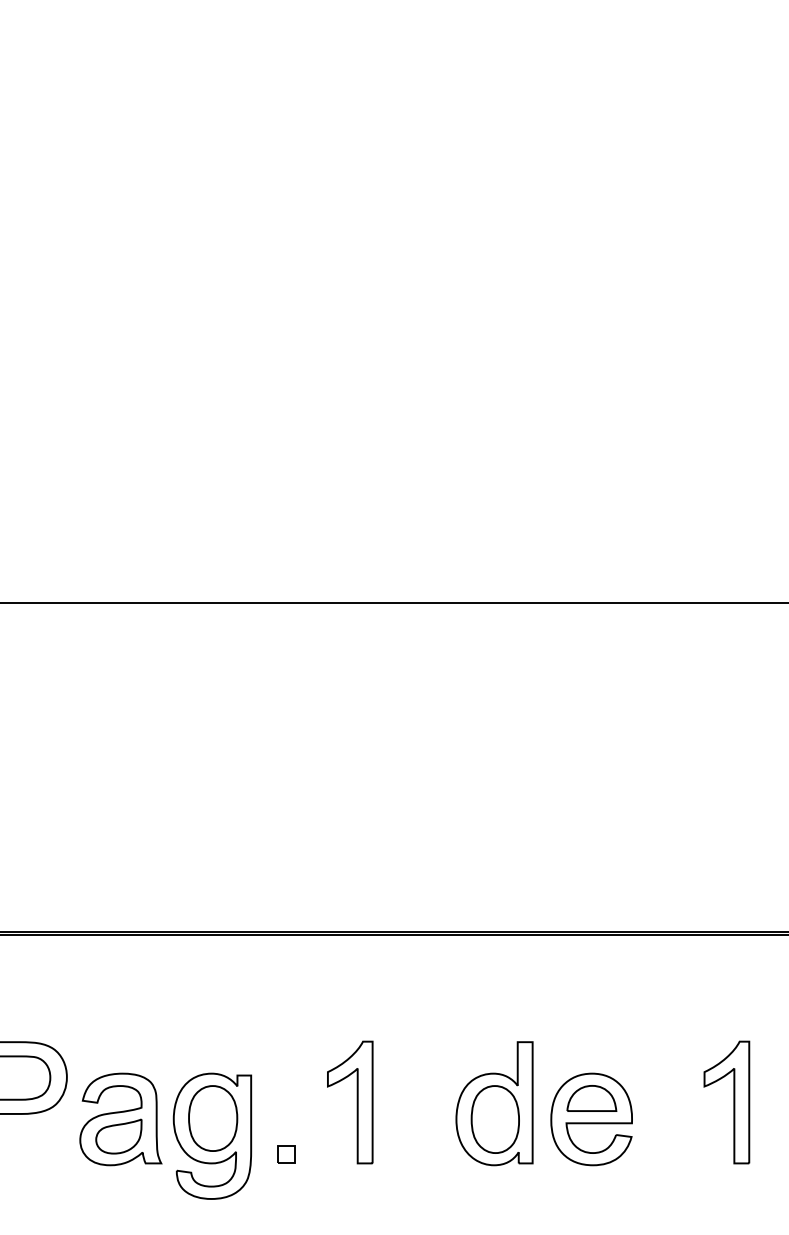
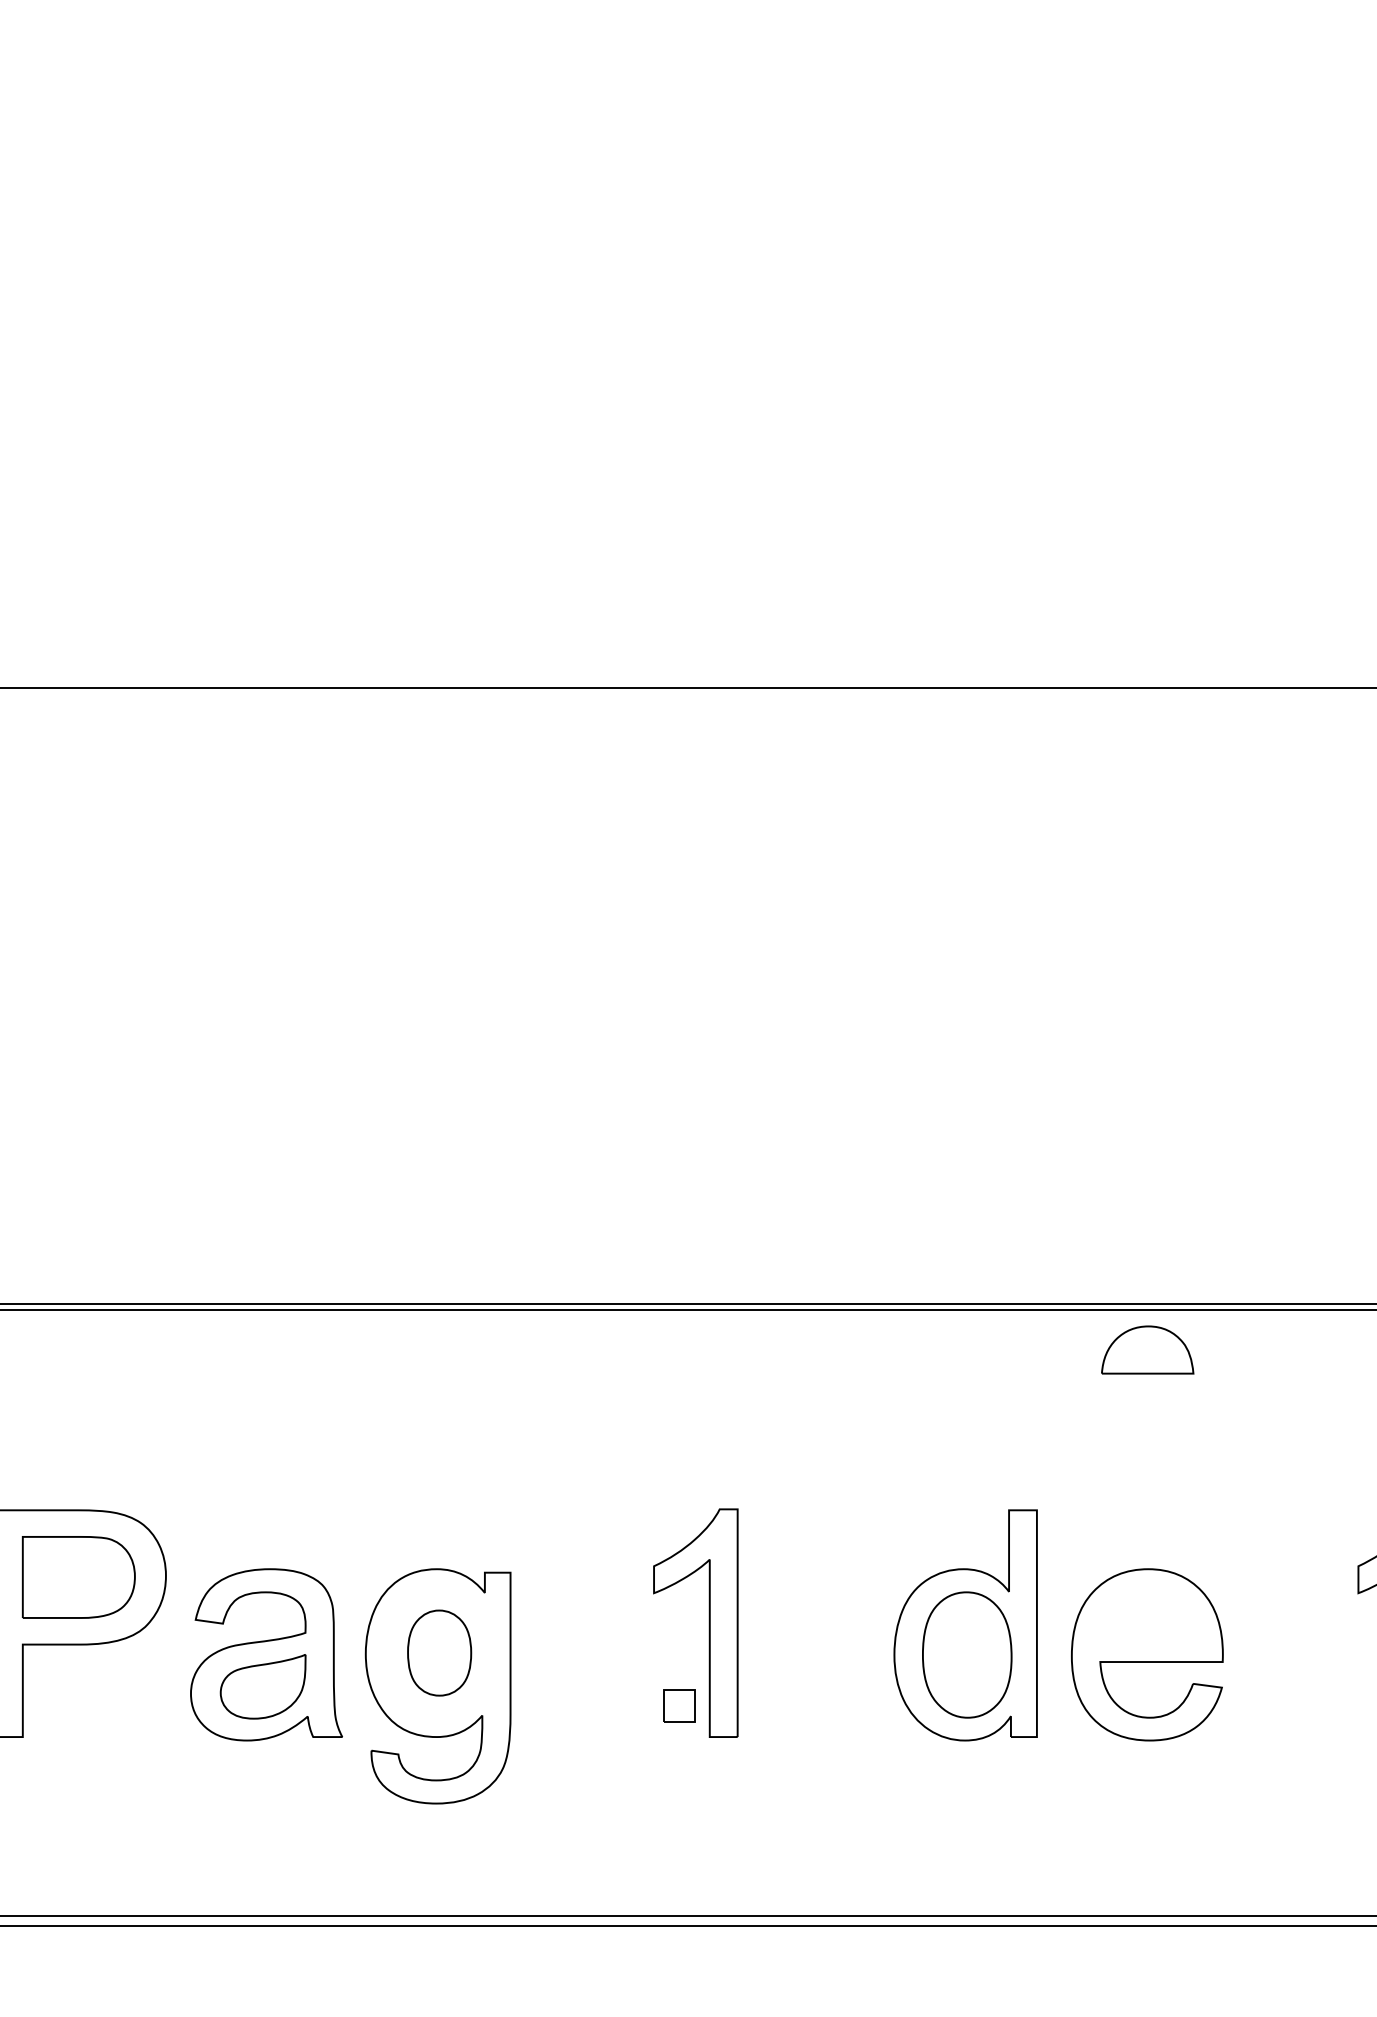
part: (591, 1098) -> (1147, 1350), moved
part: (213, 1118) -> (440, 1653), size x0.7
part: (286, 1154) -> (679, 1705), moved

